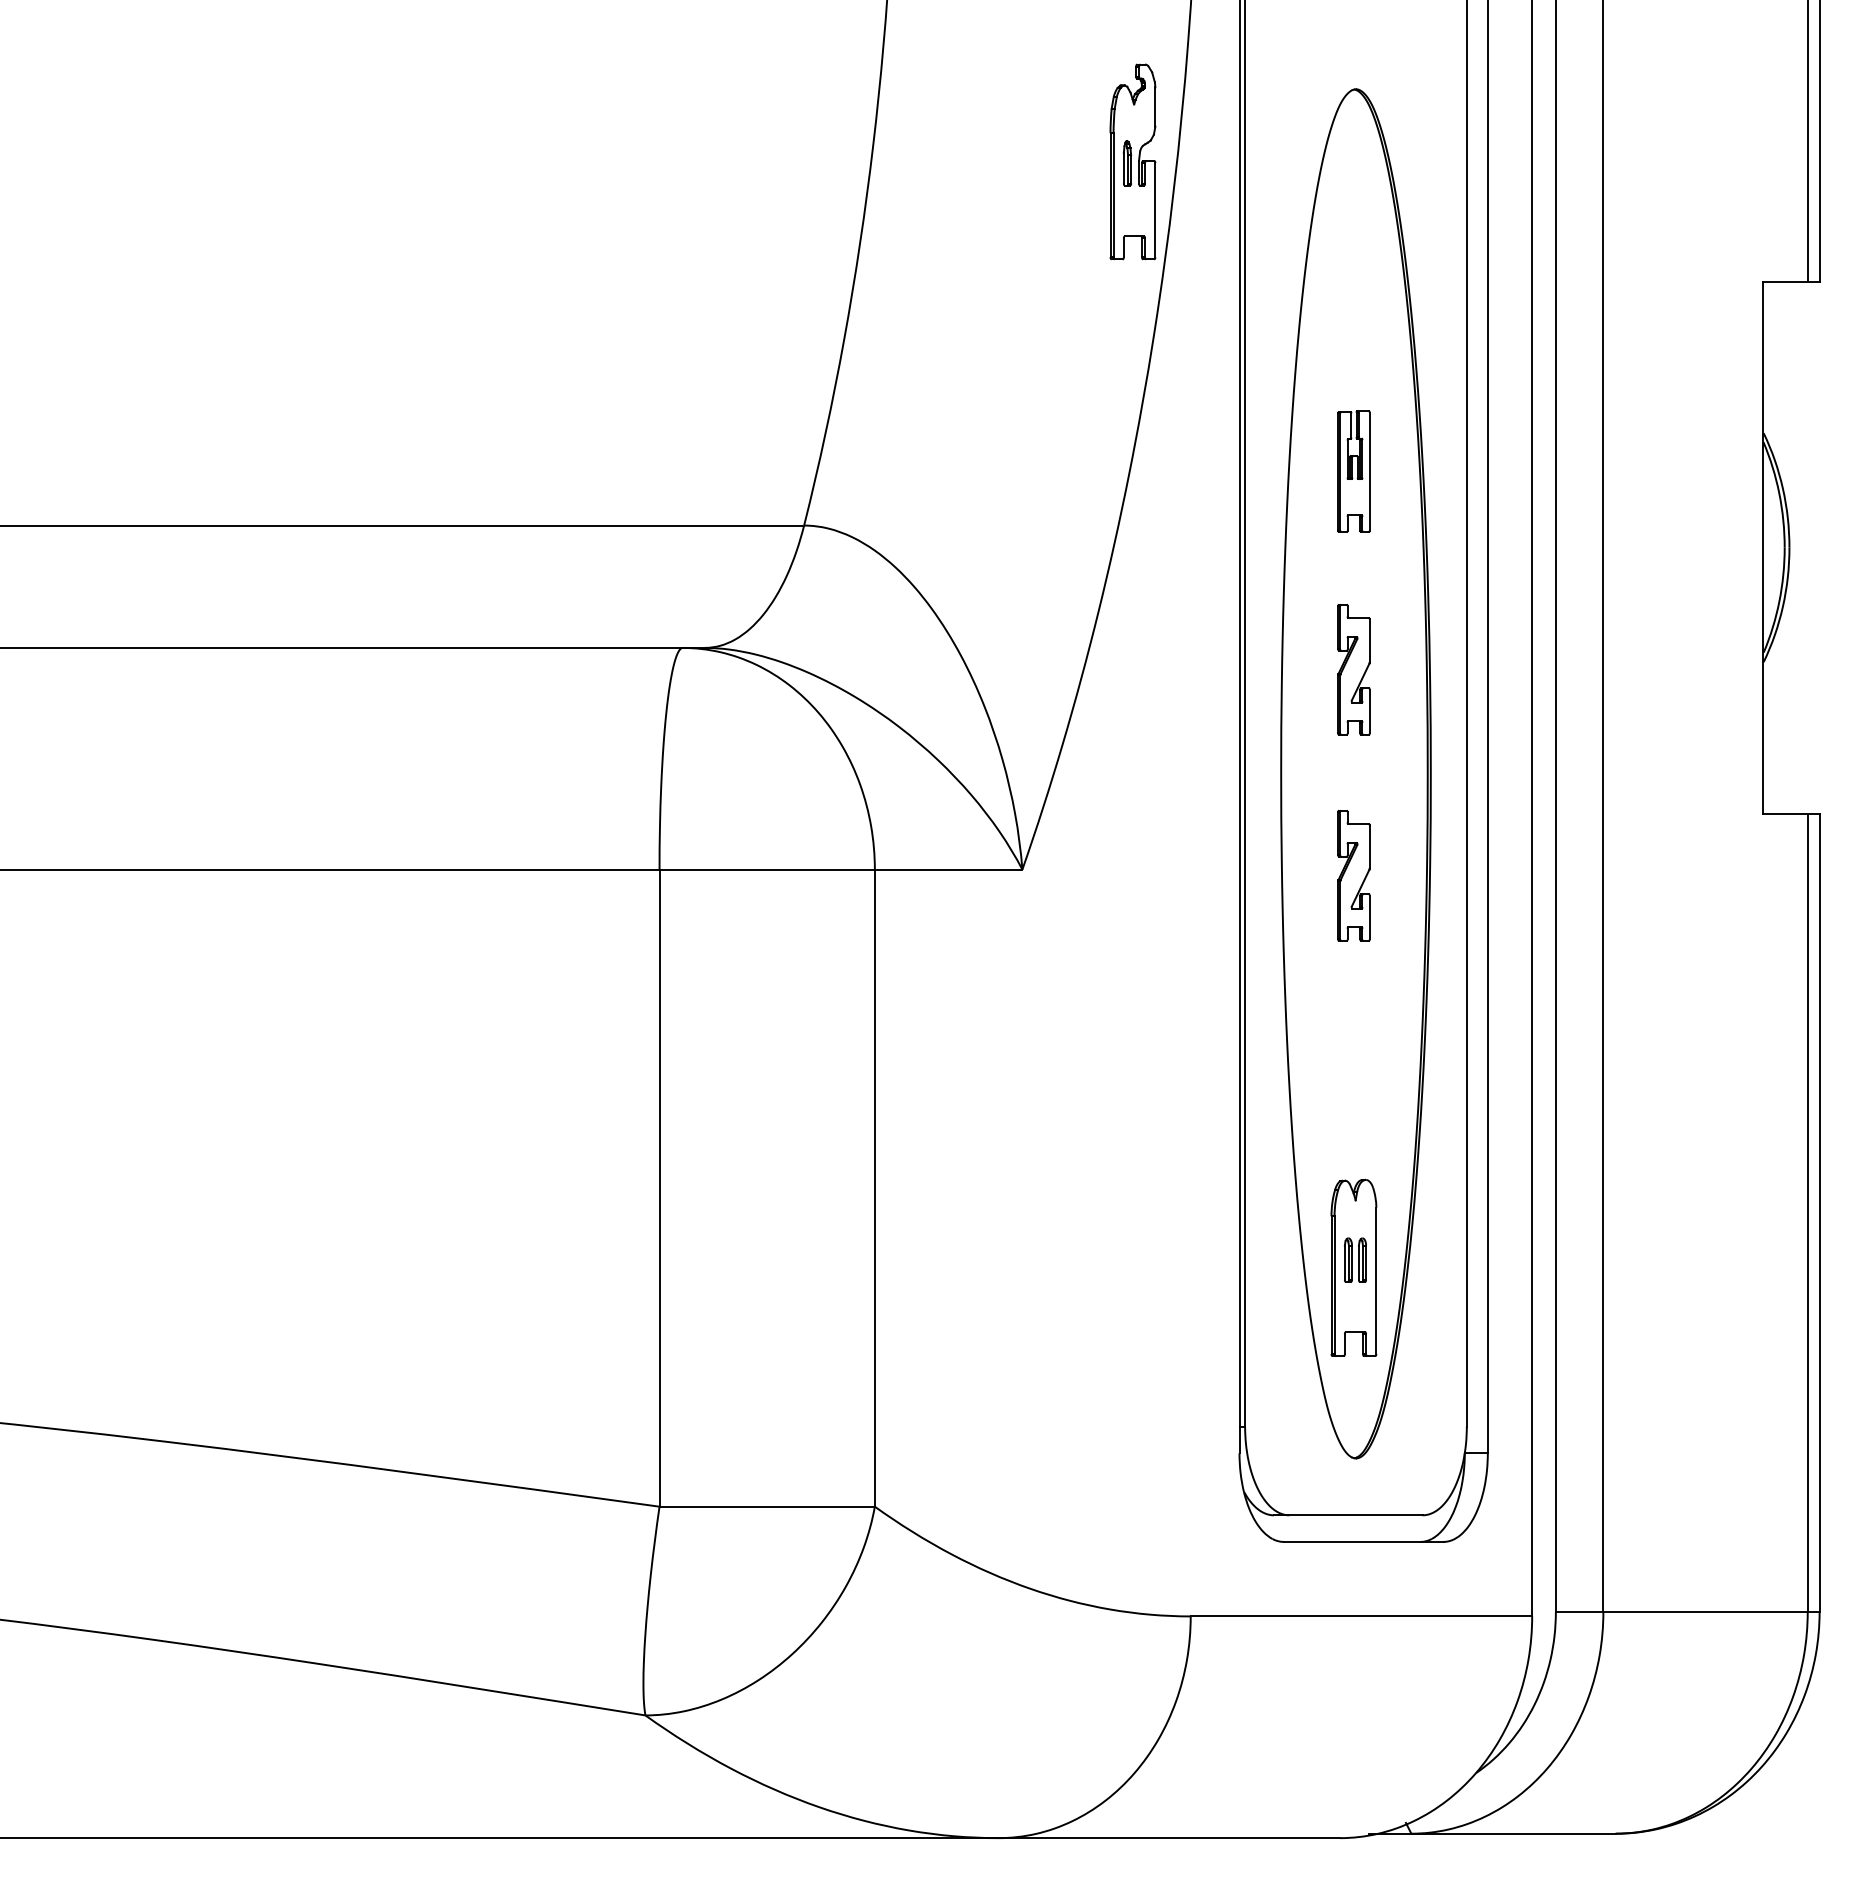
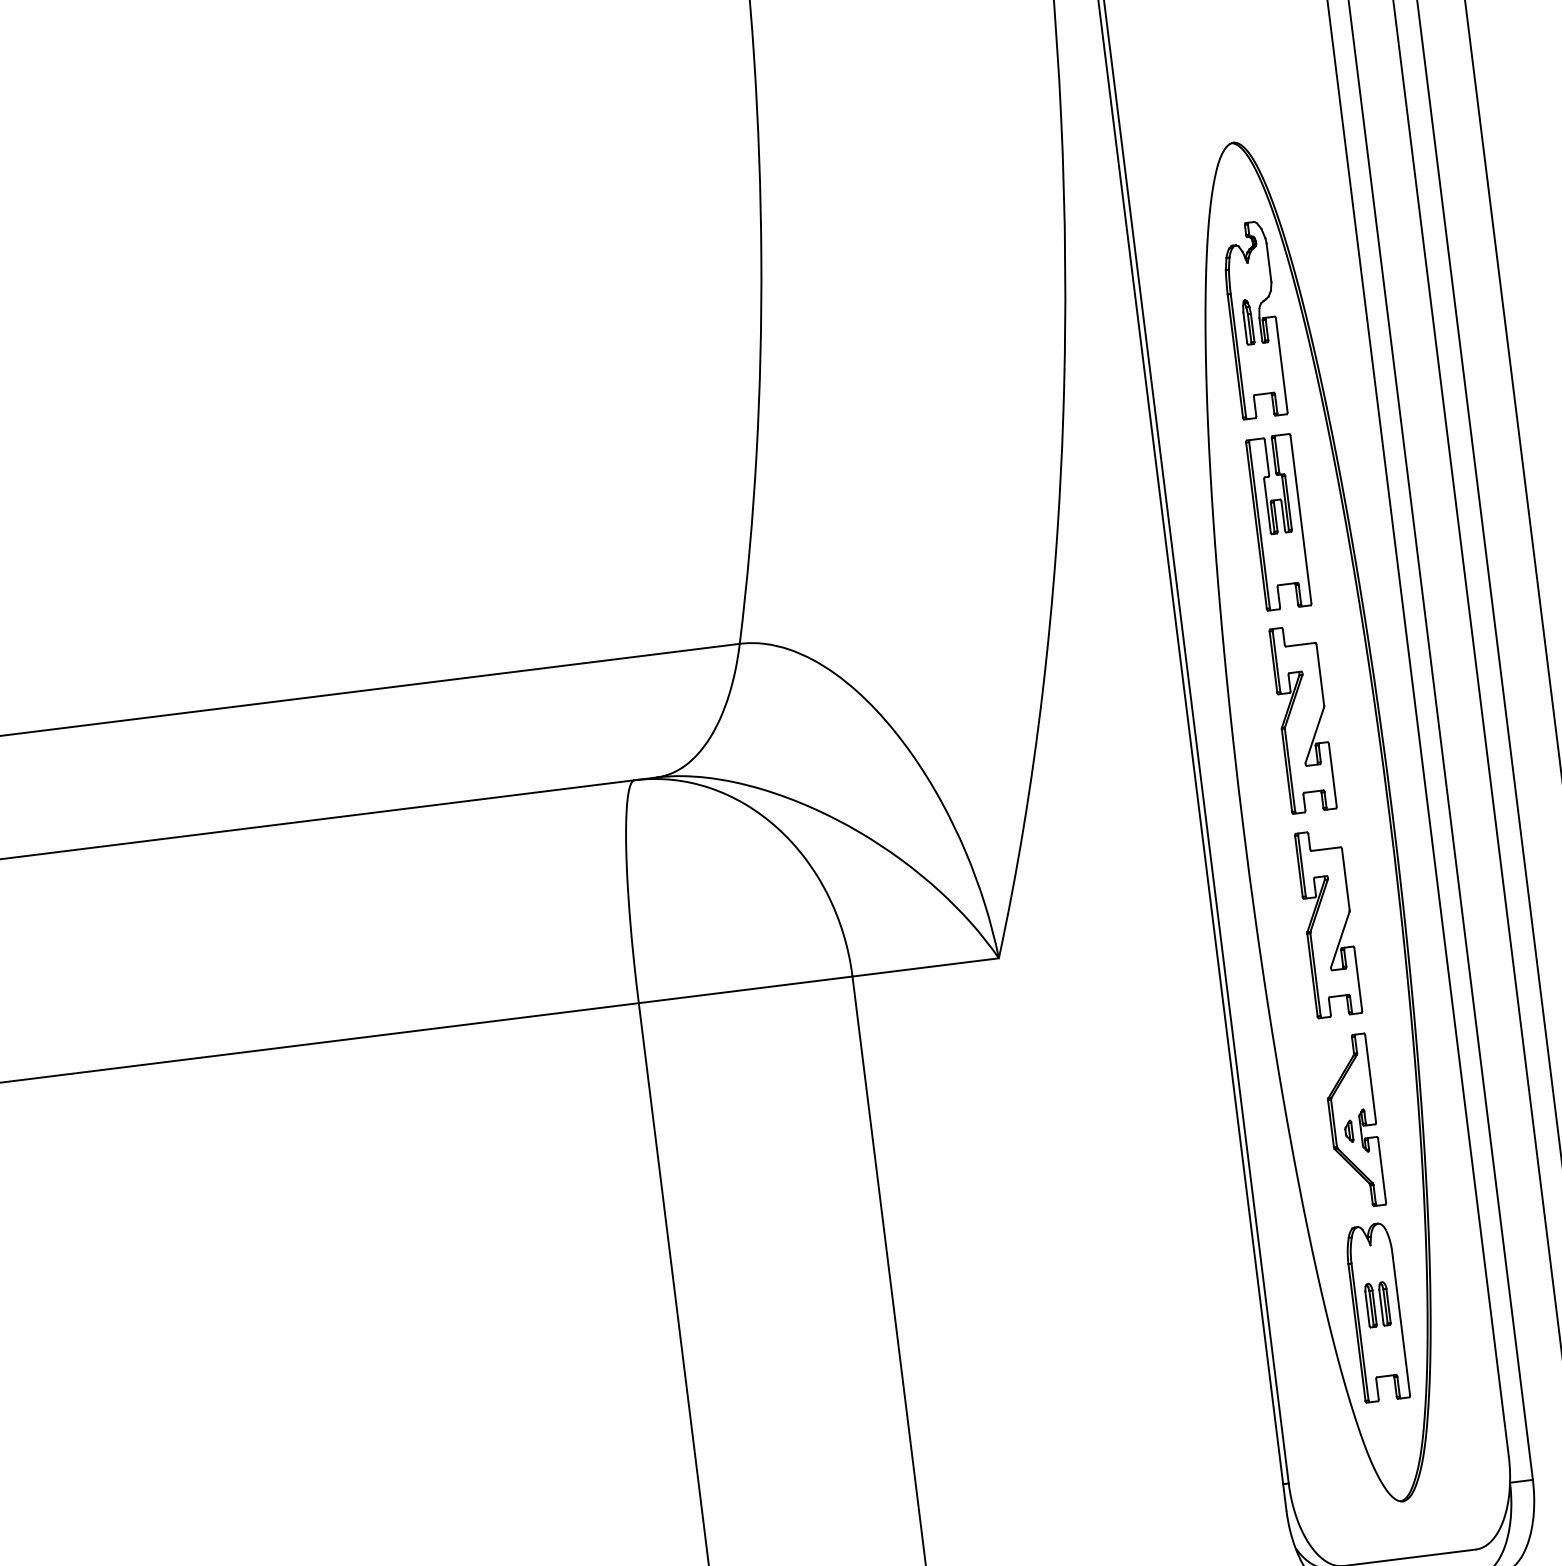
part: (1132, 161) -> (1253, 319), moved
part: (1353, 471) -> (1278, 522), size x1.43
part: (1353, 669) -> (1302, 718), size x1.43
part: (1353, 875) -> (1328, 923), size x1.43
part: (1353, 1075) -> (1352, 1121), added

